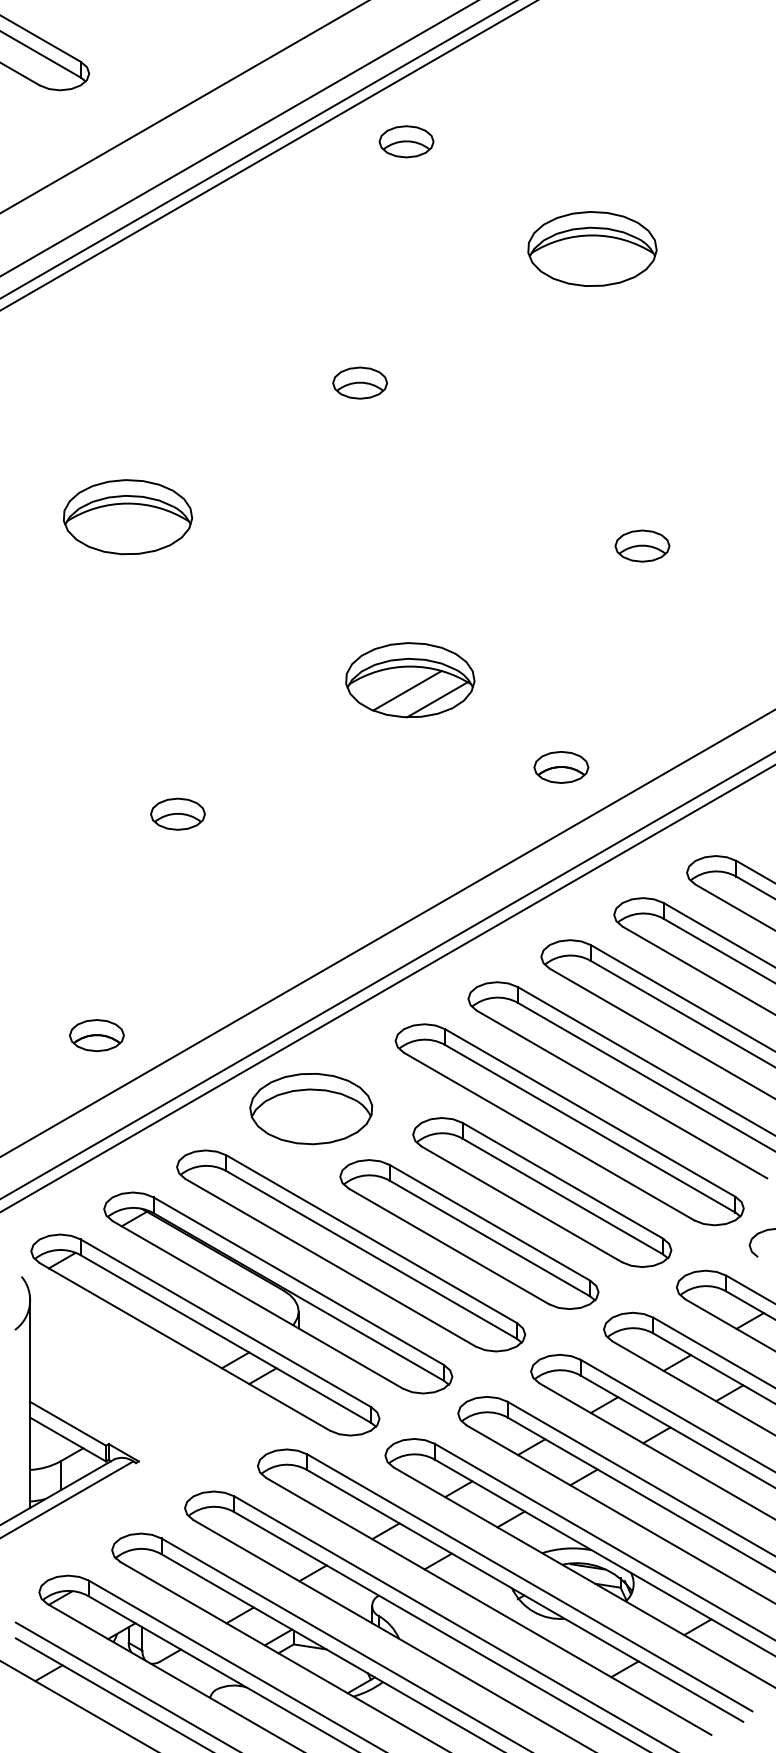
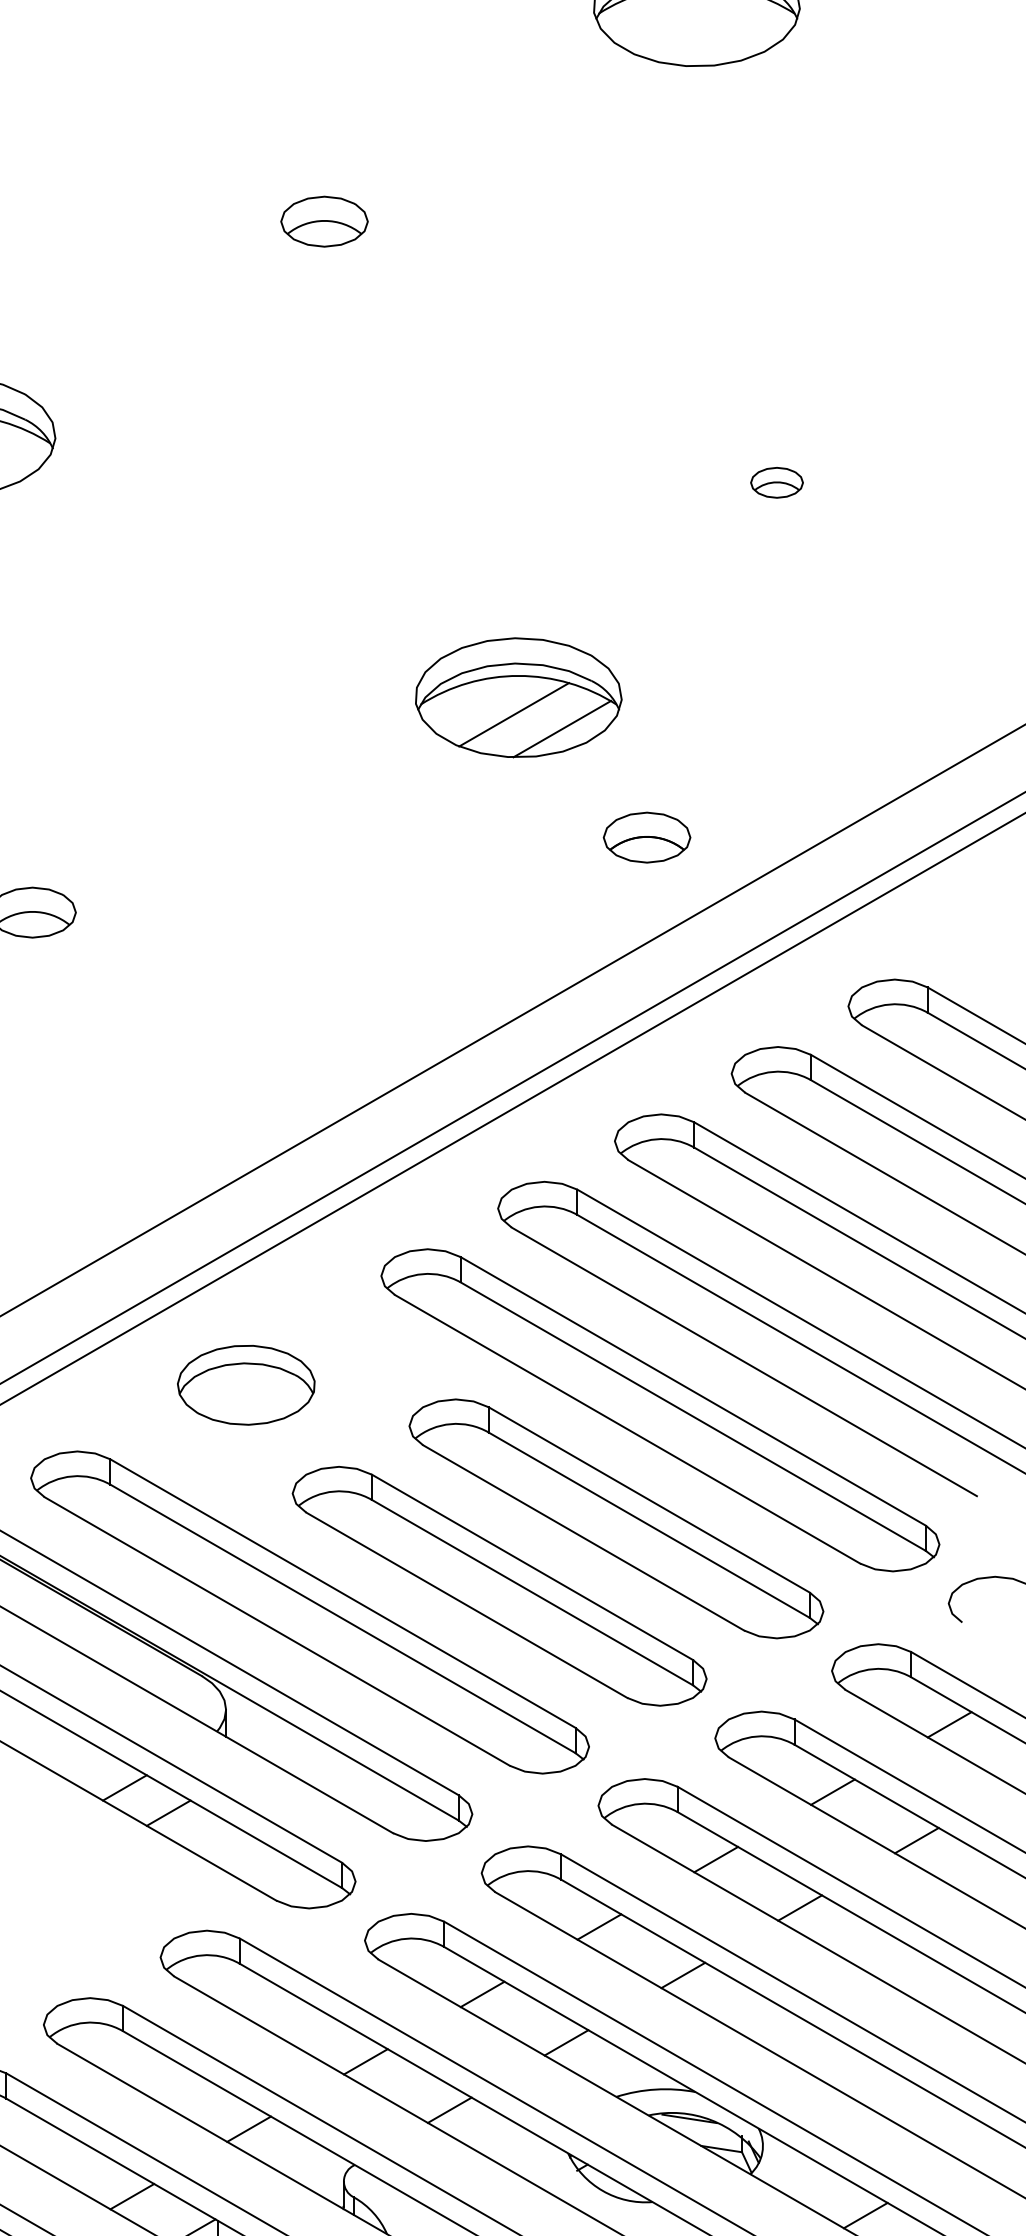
part: (642, 545) -> (777, 481), size x0.6
part: (410, 680) -> (519, 698), moved
part: (311, 1109) -> (246, 1385), size x0.7

